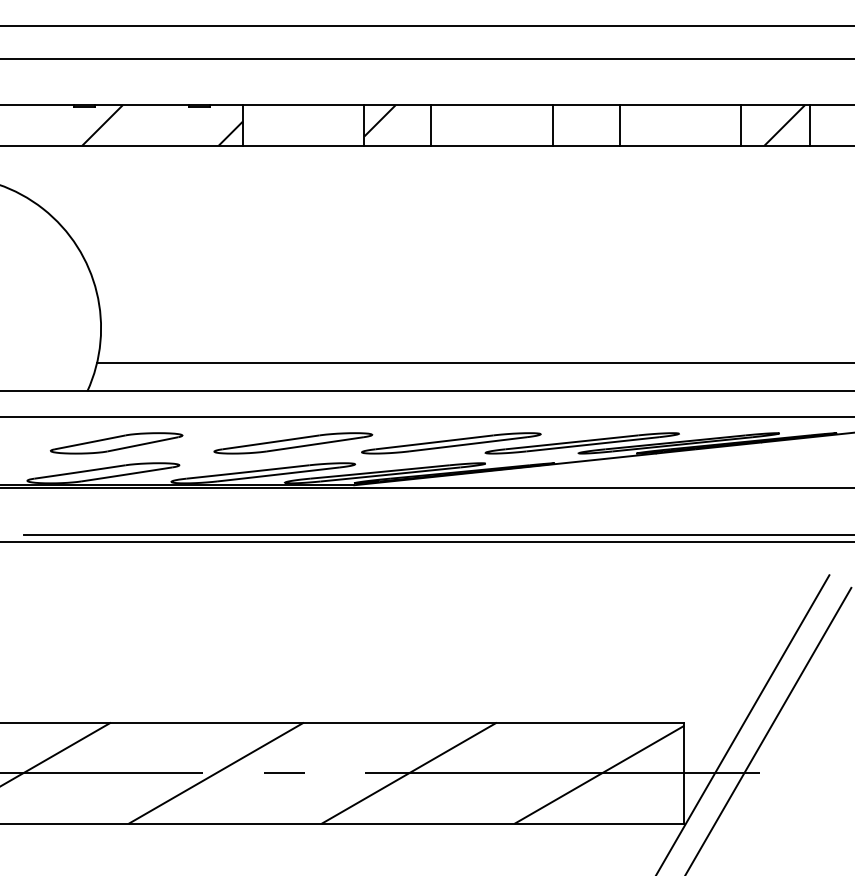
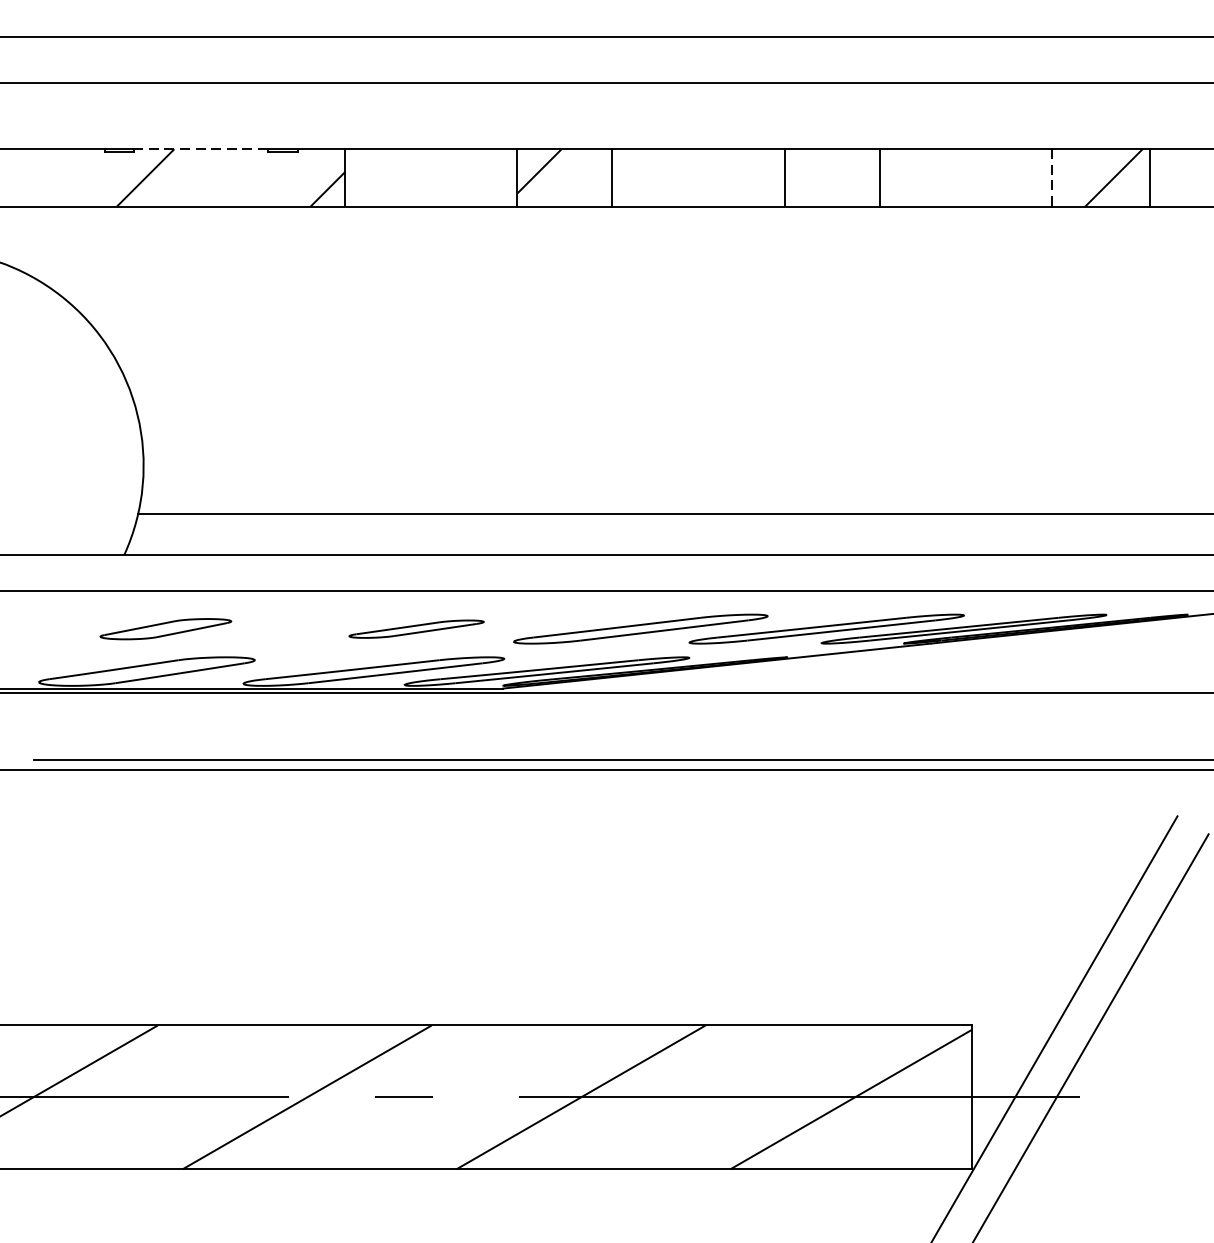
line: (141, 105) -> (201, 149), solid -> dashed
line: (741, 126) -> (1052, 179), solid -> dashed
part: (116, 443) -> (165, 629), size x0.7
part: (293, 443) -> (416, 629), size x0.6

